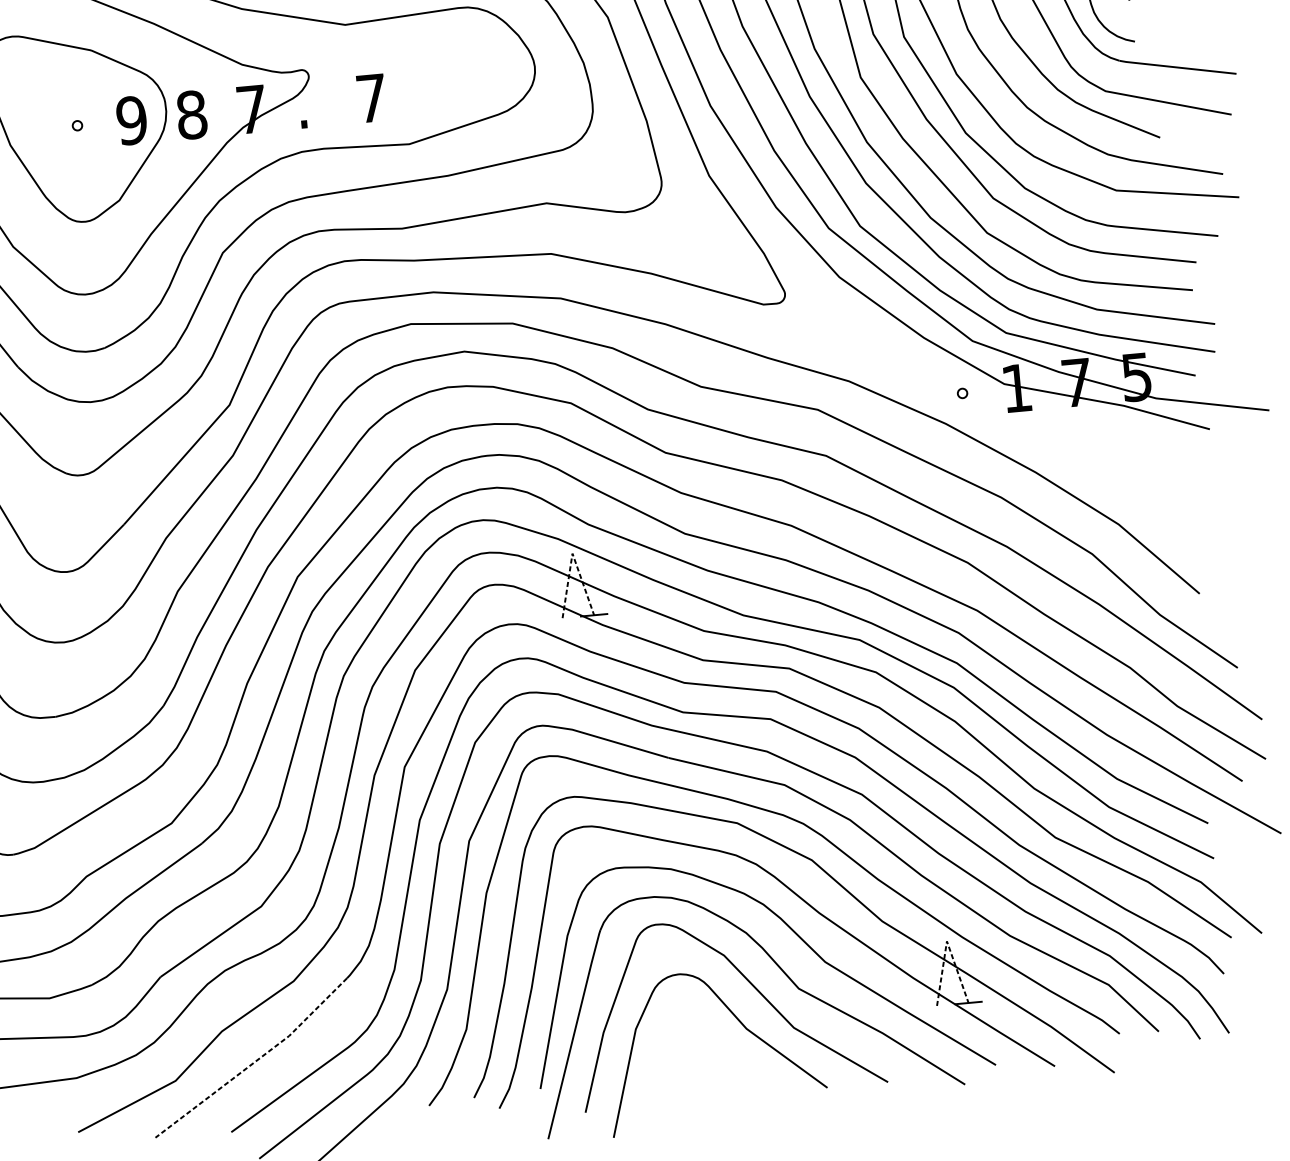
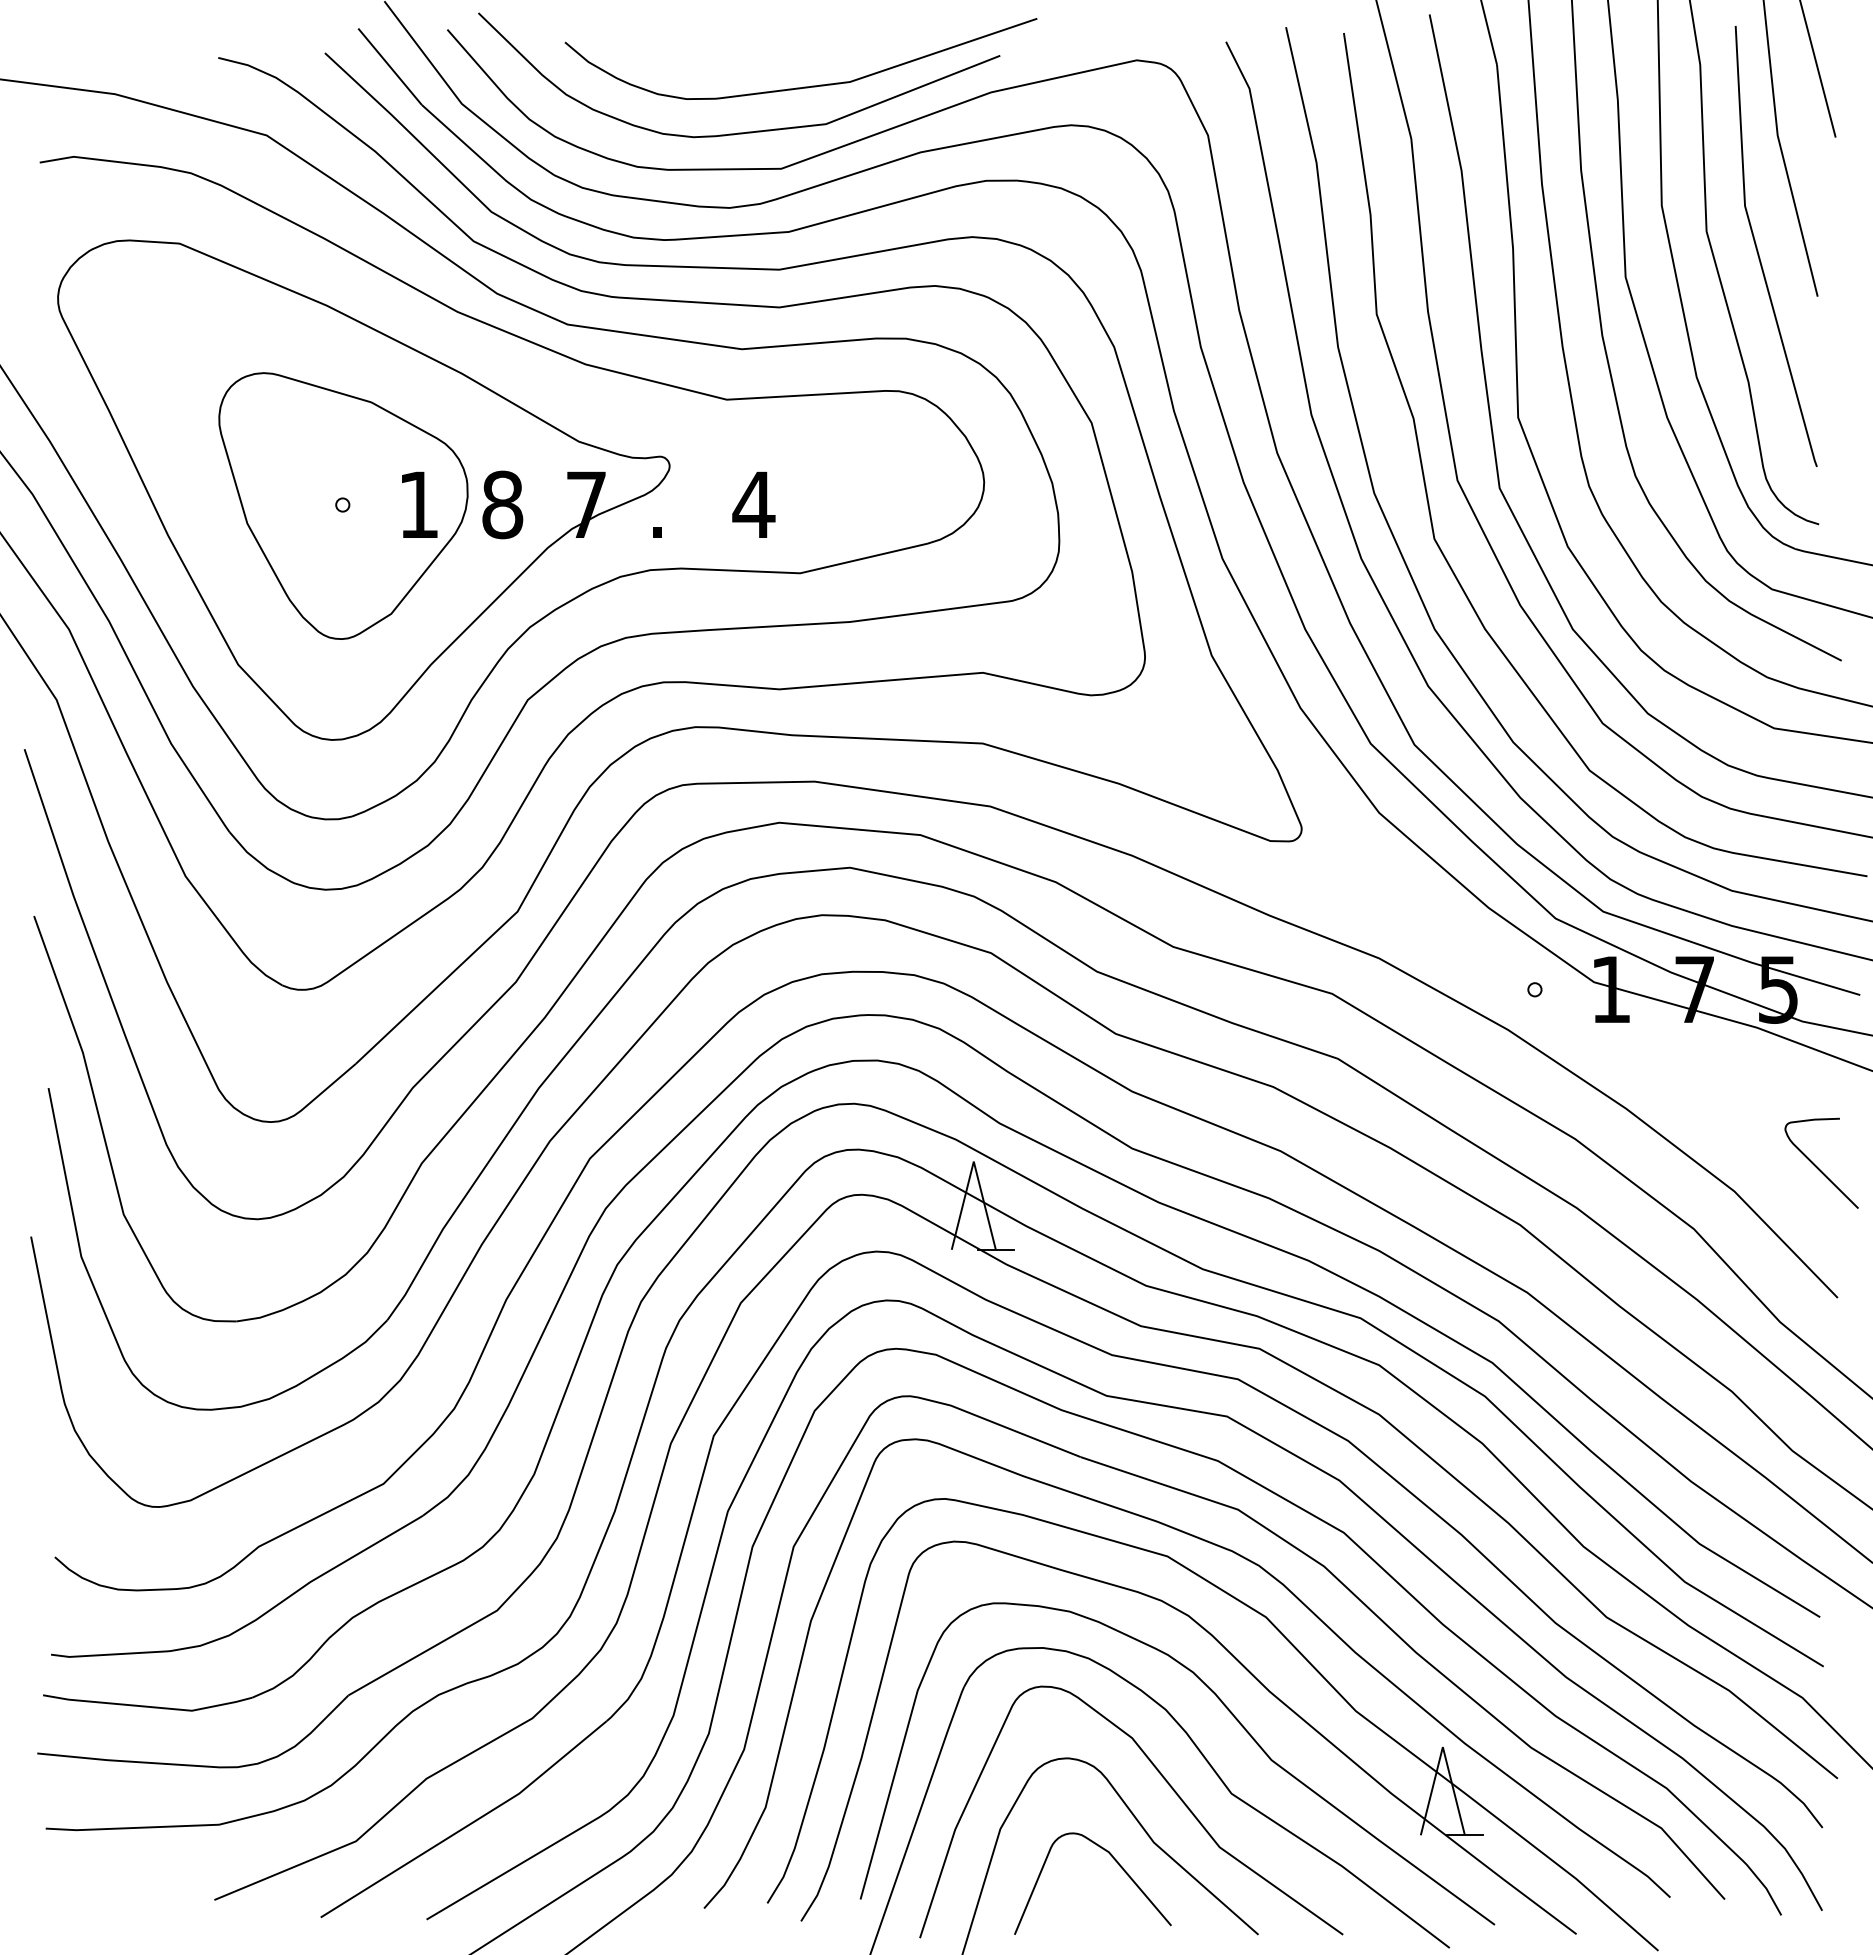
text: (371, 98) -> (753, 504), 7 -> 4
text: (131, 120) -> (418, 504), 9 -> 1
curve: (1176, 501) -> (1817, 1166), added
line: (572, 553) -> (973, 1161), dashed -> solid
line: (946, 941) -> (1442, 1747), dashed -> solid
curve: (722, 1047) -> (1118, 1865), added
line: (255, 1062) -> (468, 1825), dashed -> solid

